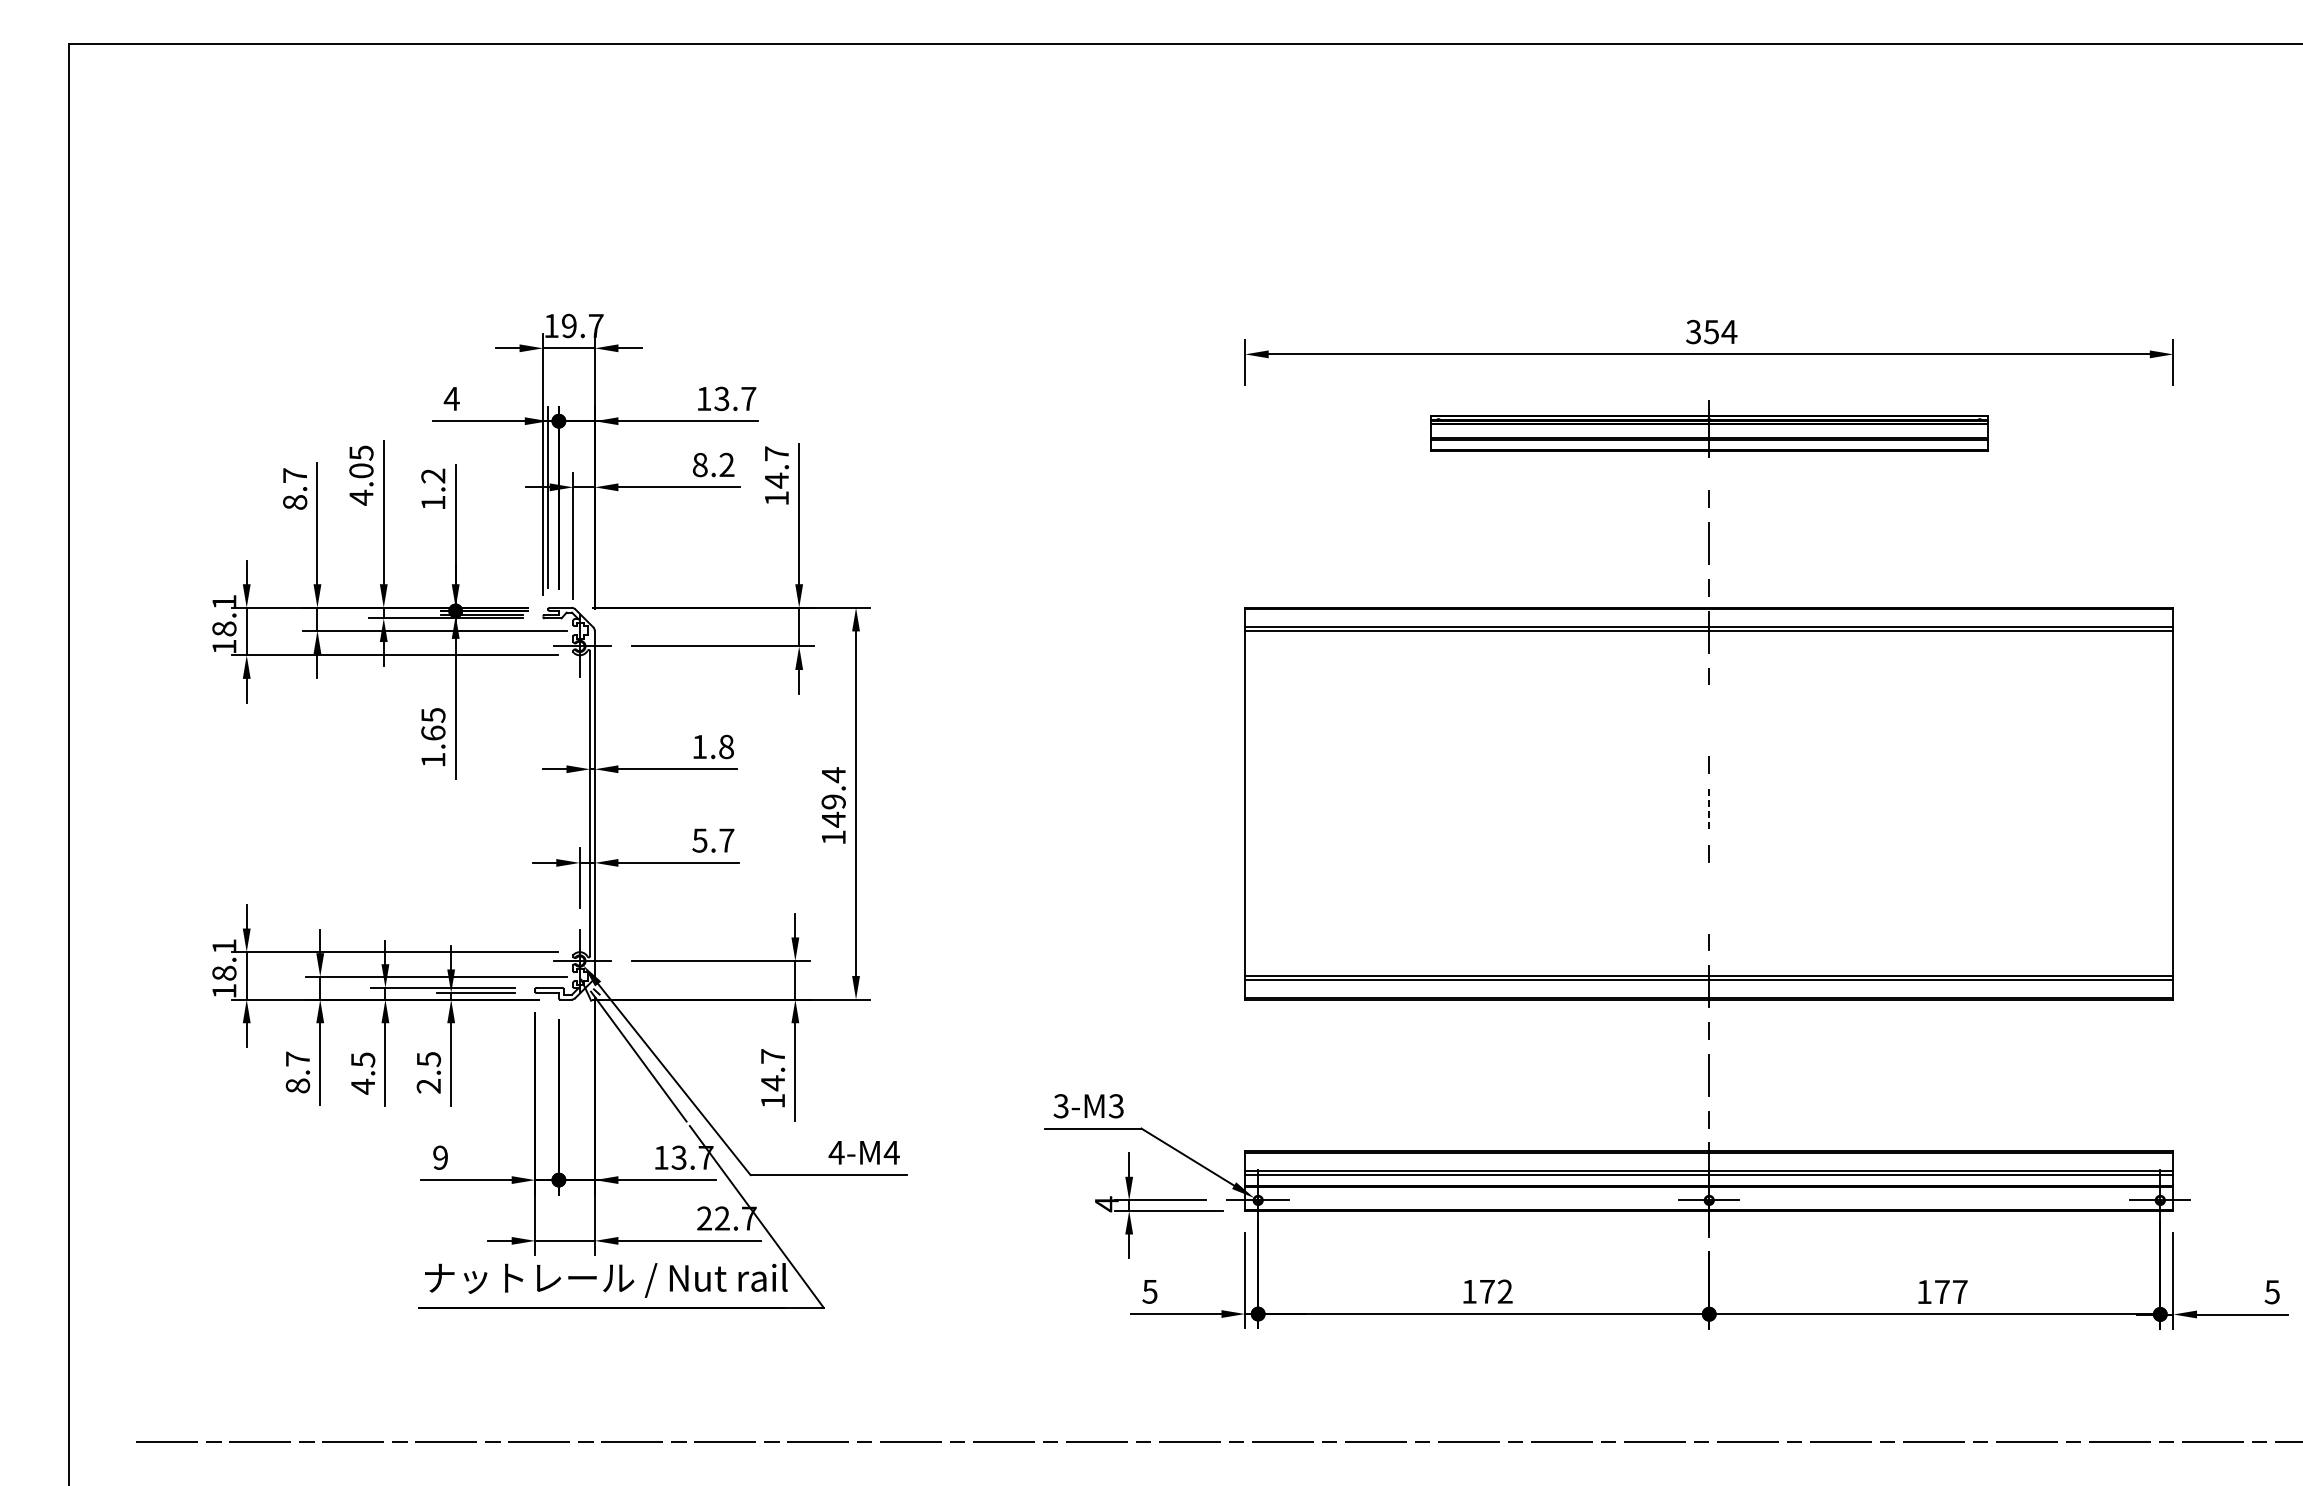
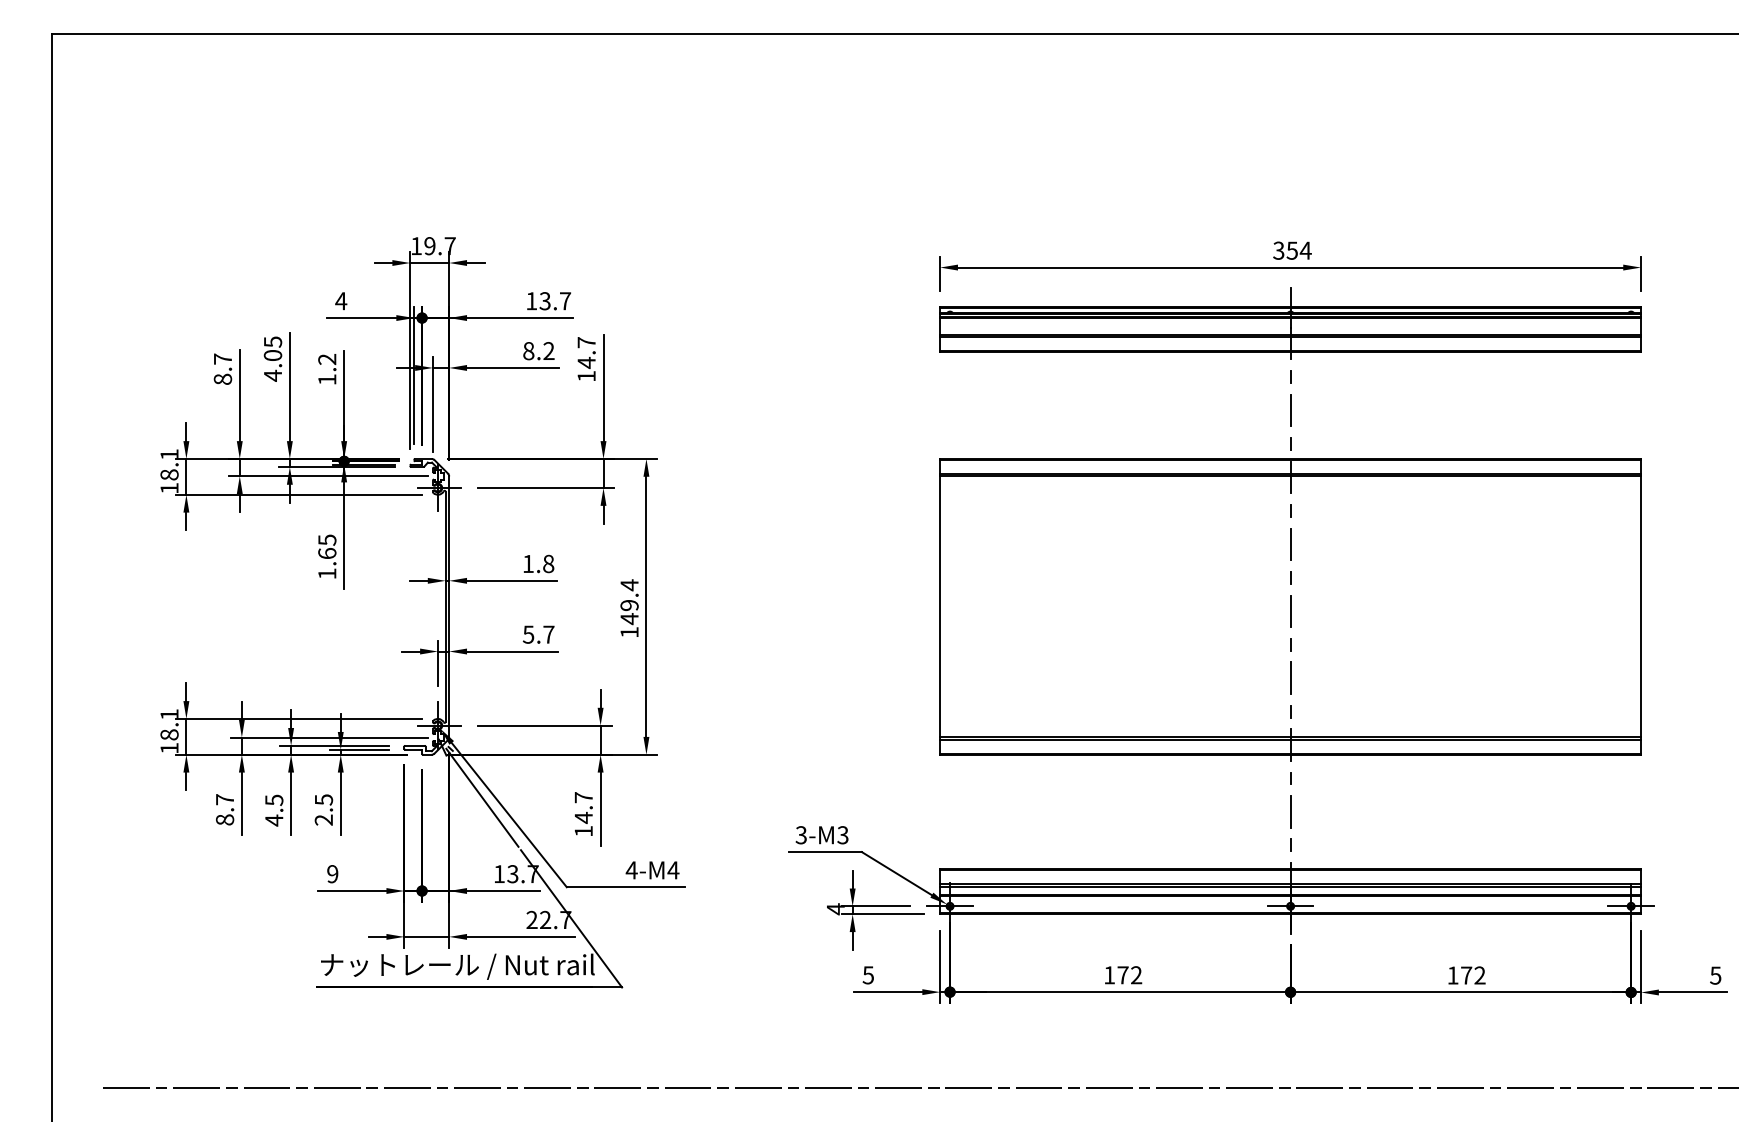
part: (1708, 428) -> (1290, 323), size x1.67
line: (1709, 720) -> (1290, 544), added
line: (1709, 809) -> (1290, 611), dashed -> solid
line: (1709, 897) -> (1290, 677), added
text: (1959, 1291) -> (1479, 975), 177 -> 172

